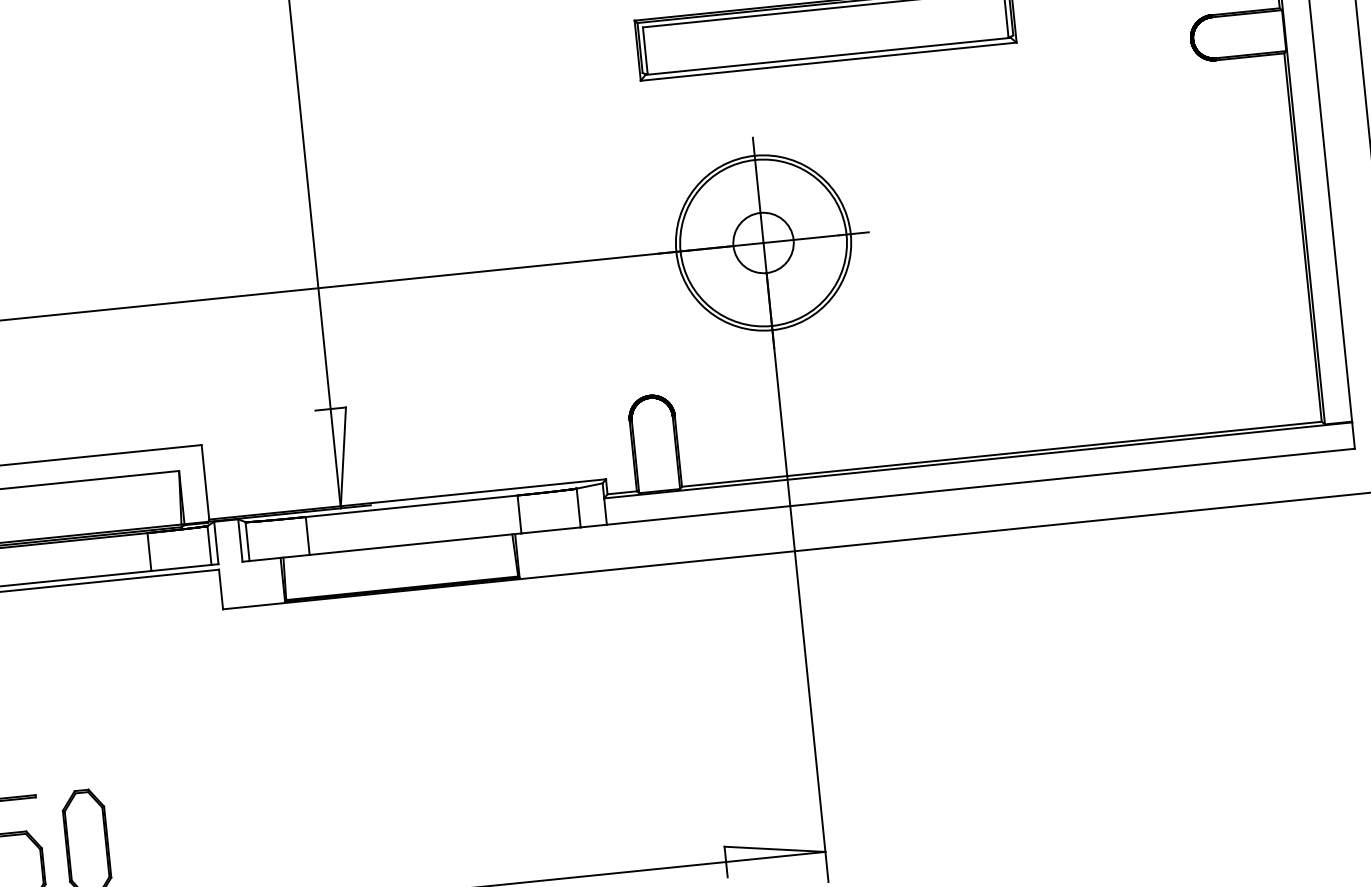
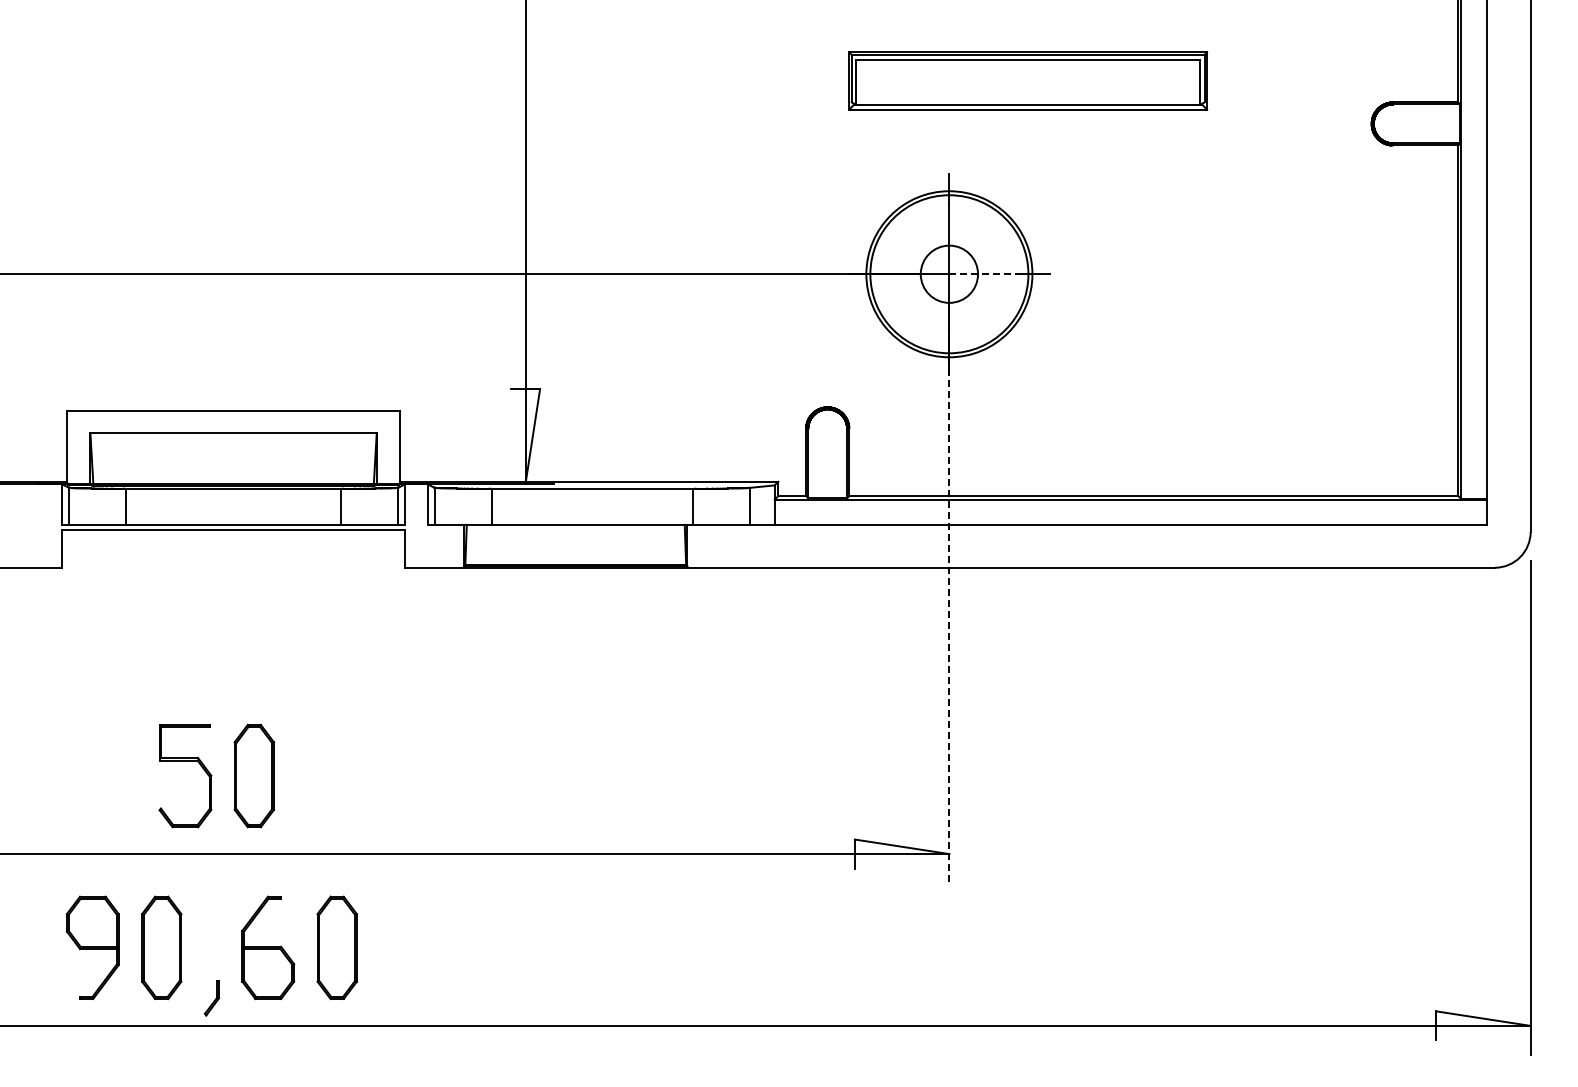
line: (801, 239) -> (985, 274), solid -> dashed
line: (797, 577) -> (949, 592), solid -> dashed

